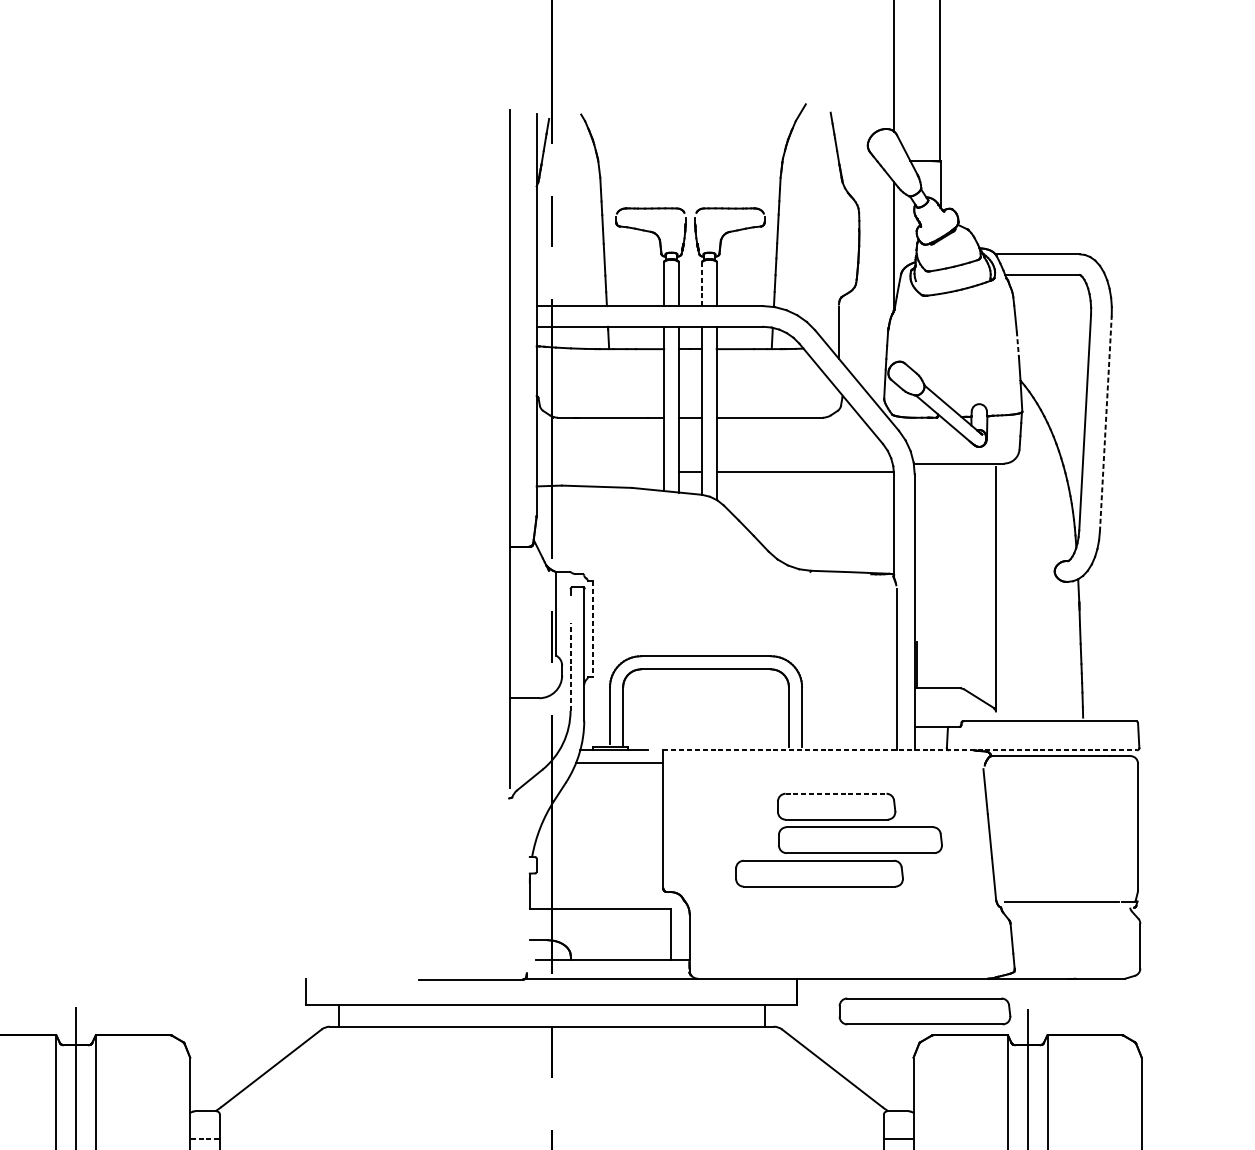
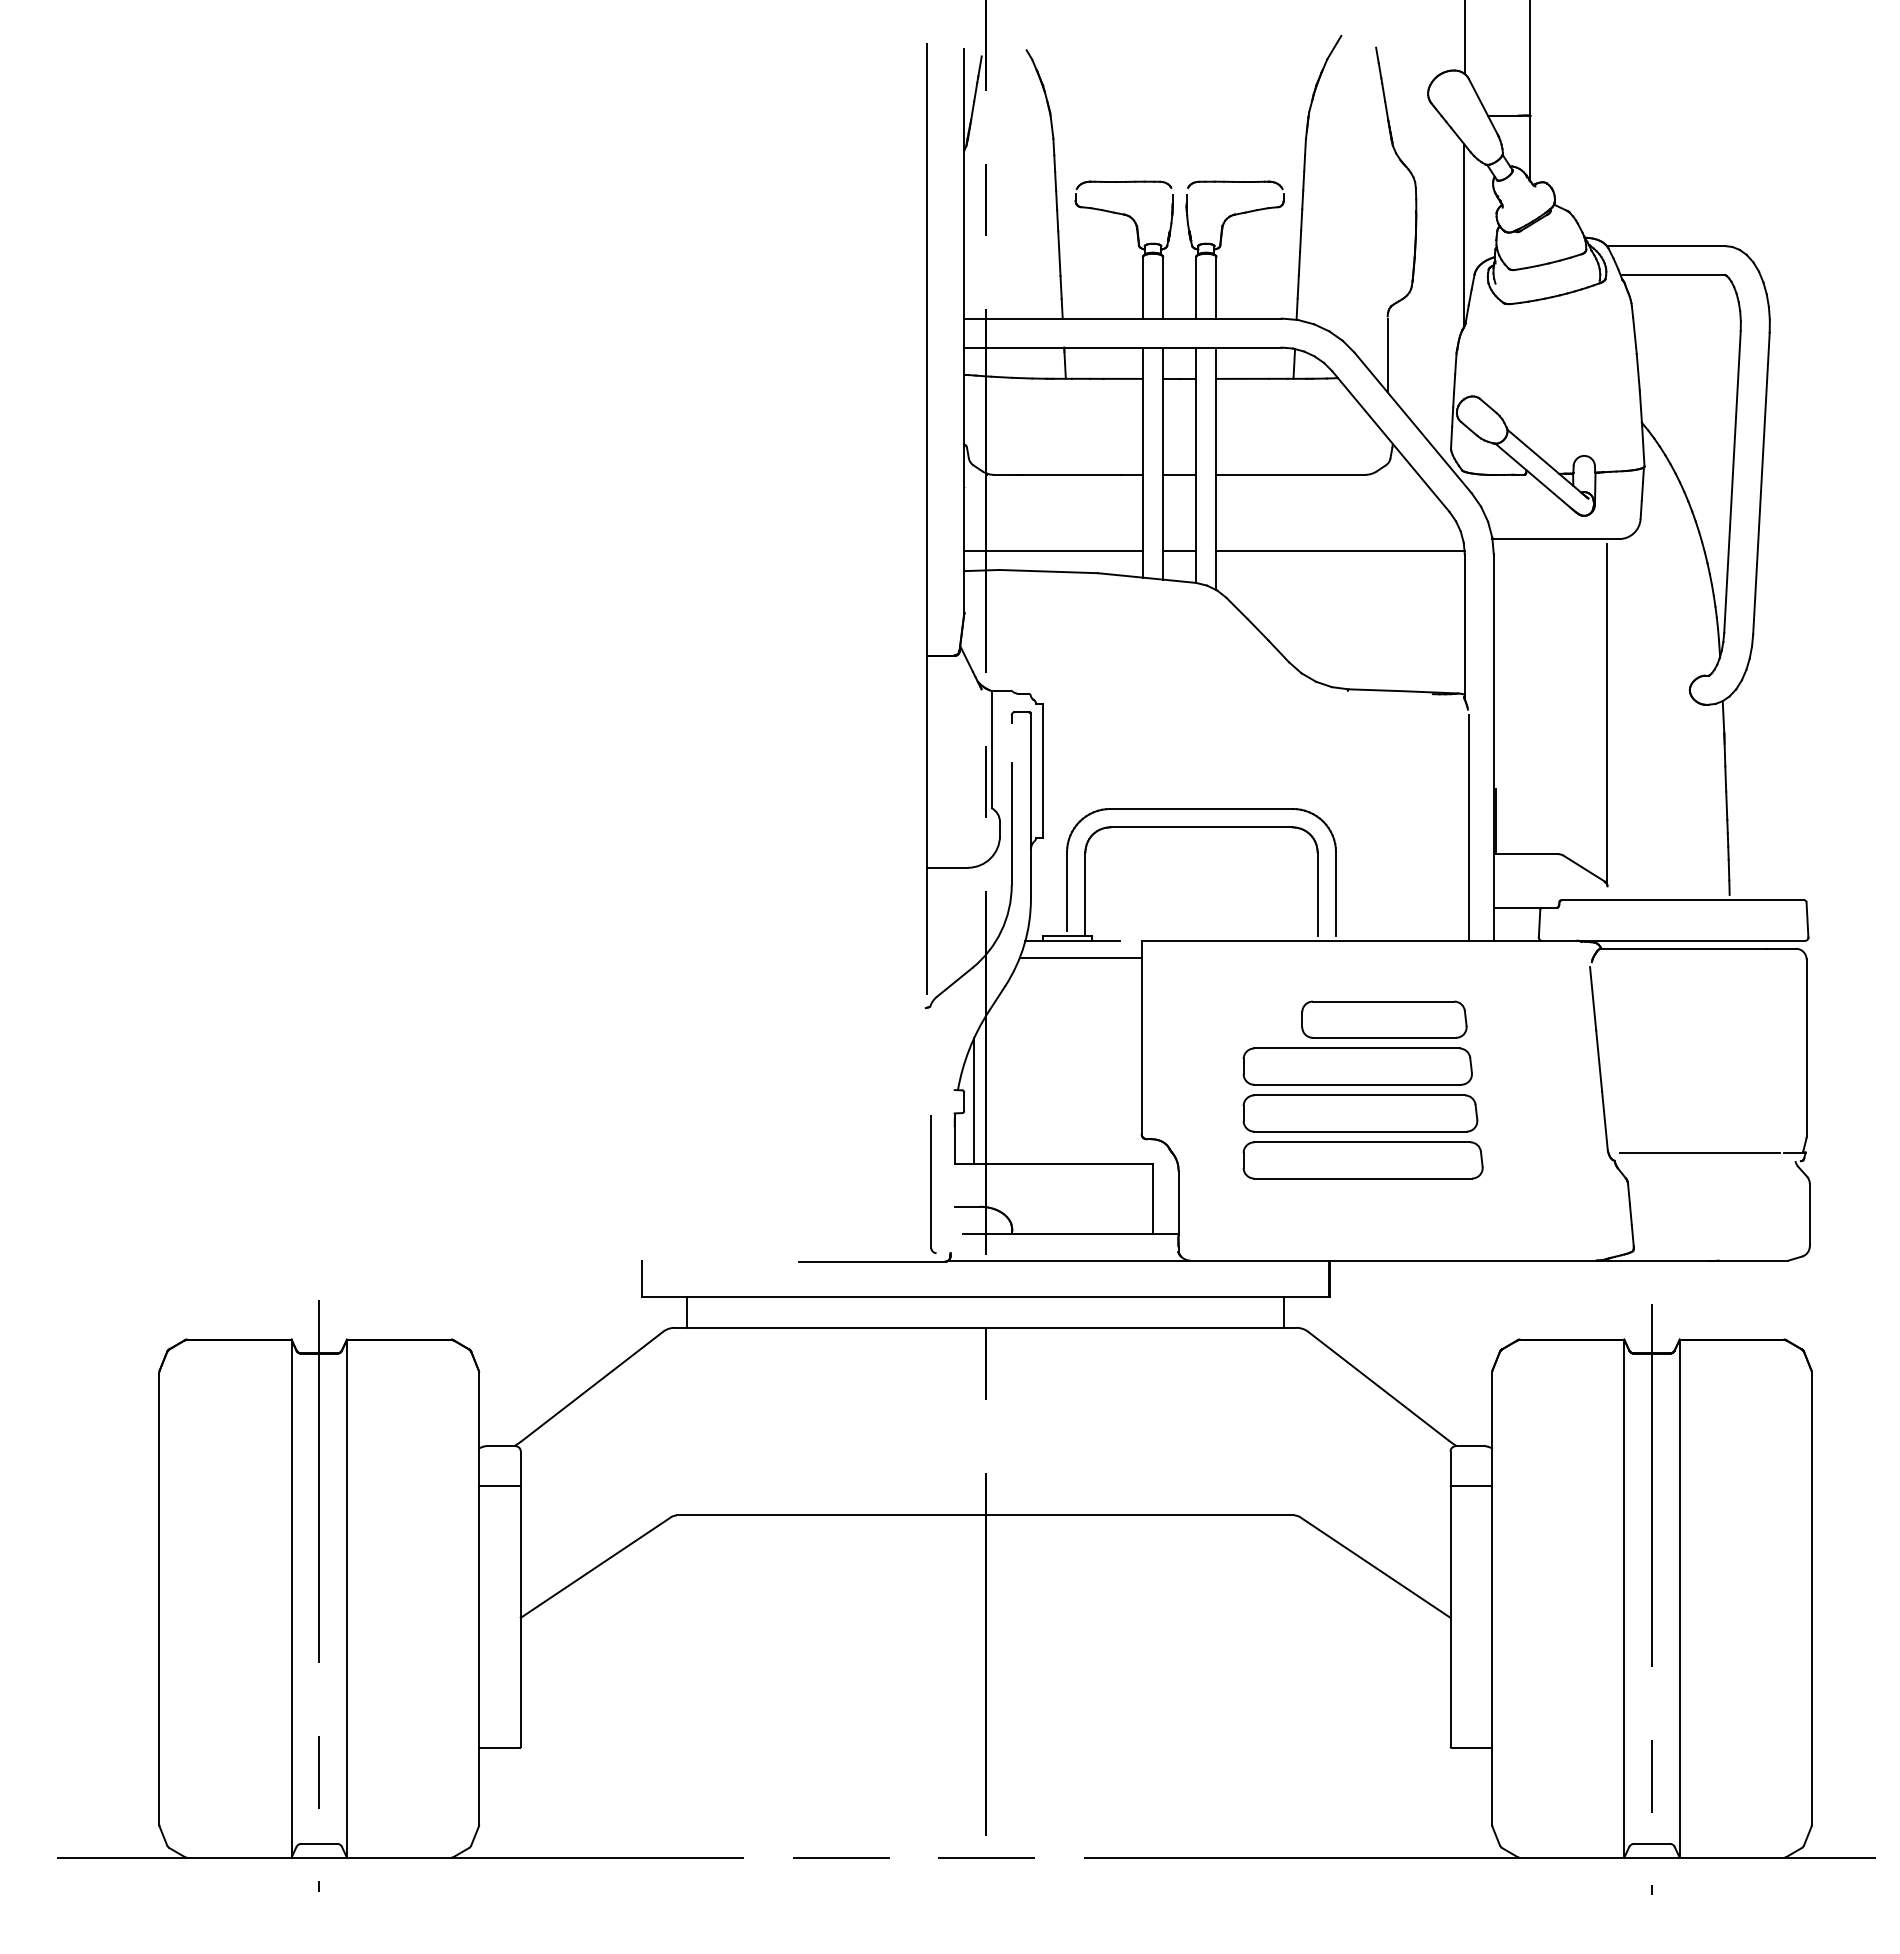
line: (702, 283) -> (1196, 287), dashed -> solid
line: (1018, 344) -> (1638, 372), dashed -> solid
line: (1105, 423) -> (1761, 483), dashed -> solid
line: (600, 472) -> (1053, 551), added
line: (592, 629) -> (1042, 771), dashed -> solid
line: (570, 666) -> (1011, 823), dashed -> solid
line: (900, 750) -> (1473, 940), dashed -> solid
line: (835, 793) -> (1383, 1001), dashed -> solid
part: (860, 840) -> (1357, 1066), moved
line: (543, 864) -> (974, 1100), added
part: (514, 924) -> (933, 1184), added
part: (924, 1011) -> (1362, 1160), moved
line: (204, 1139) -> (498, 1485), dashed -> solid

